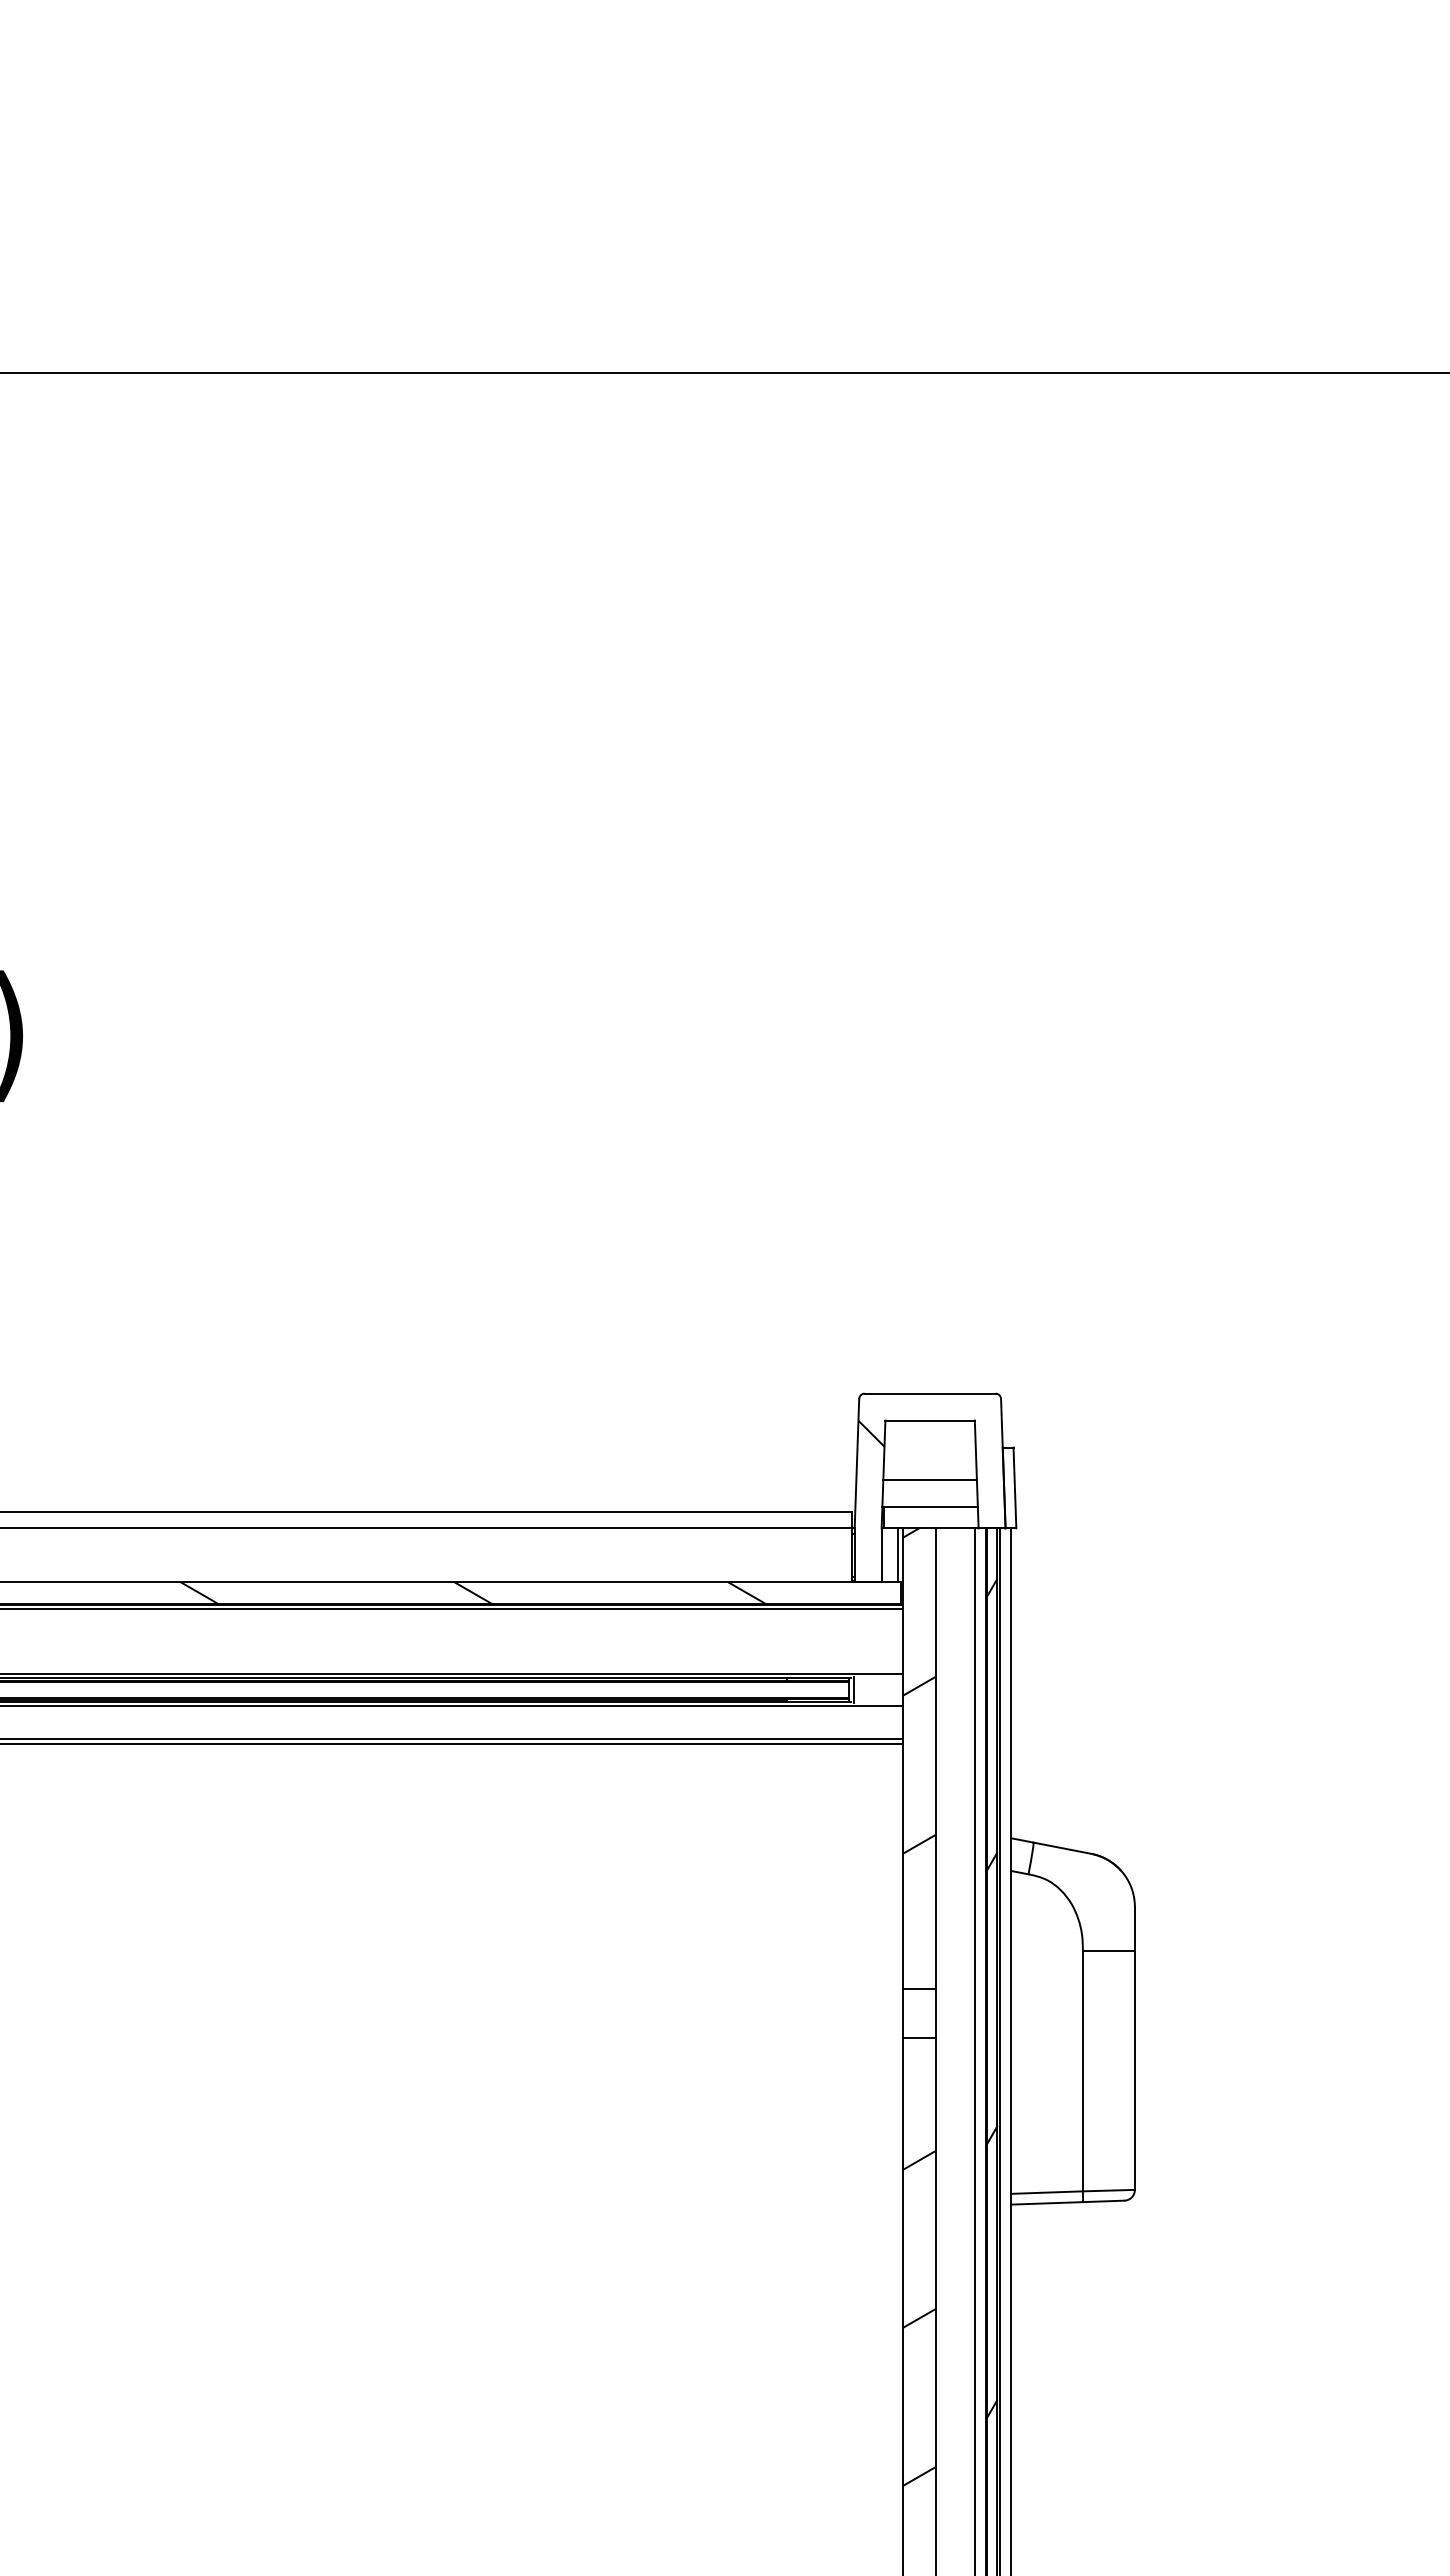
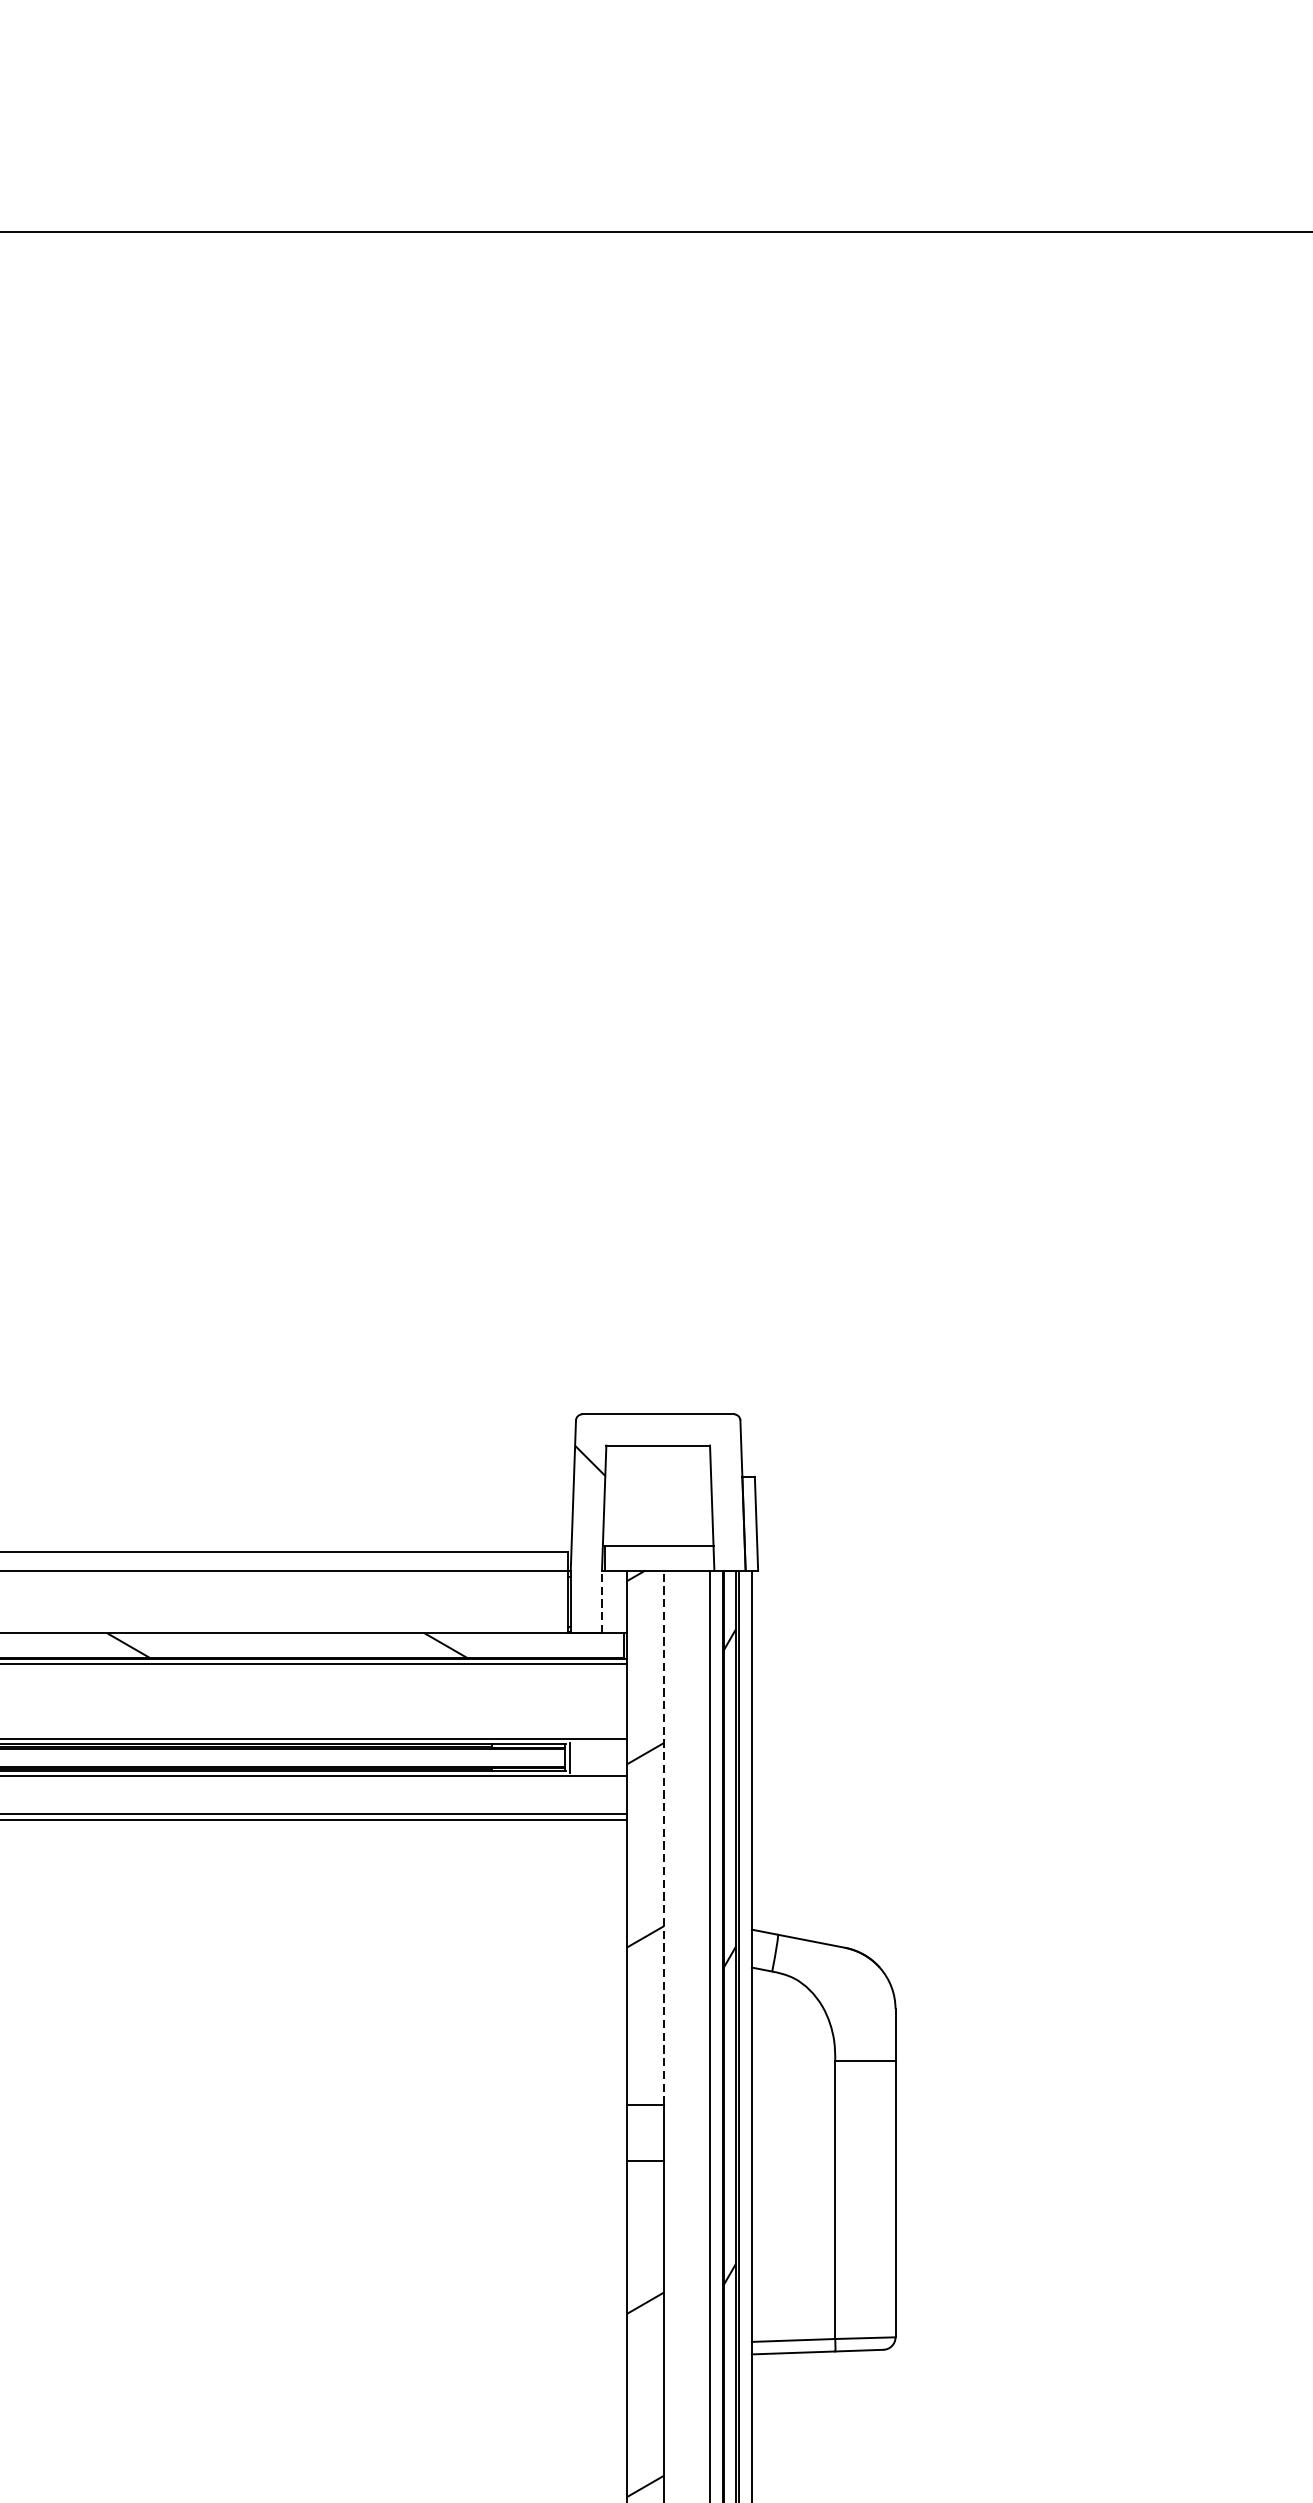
line: (929, 1479) -> (657, 1513), removed
line: (881, 1555) -> (601, 1601), solid -> dashed
line: (897, 1555) -> (620, 1601), removed
line: (935, 1758) -> (664, 1837), solid -> dashed

